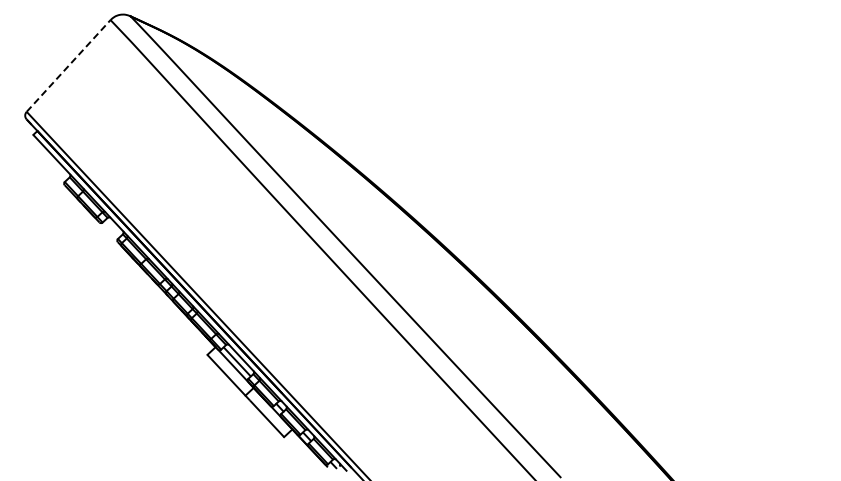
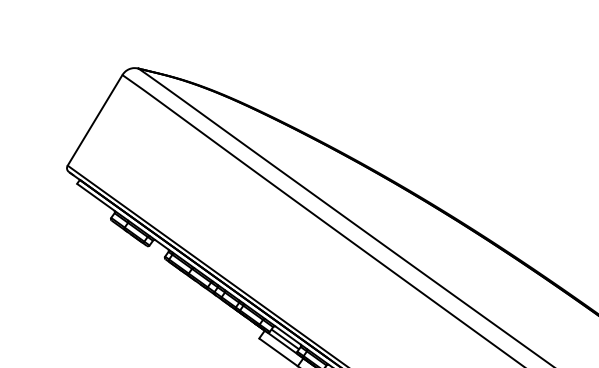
line: (68, 65) -> (94, 120), dashed -> solid

